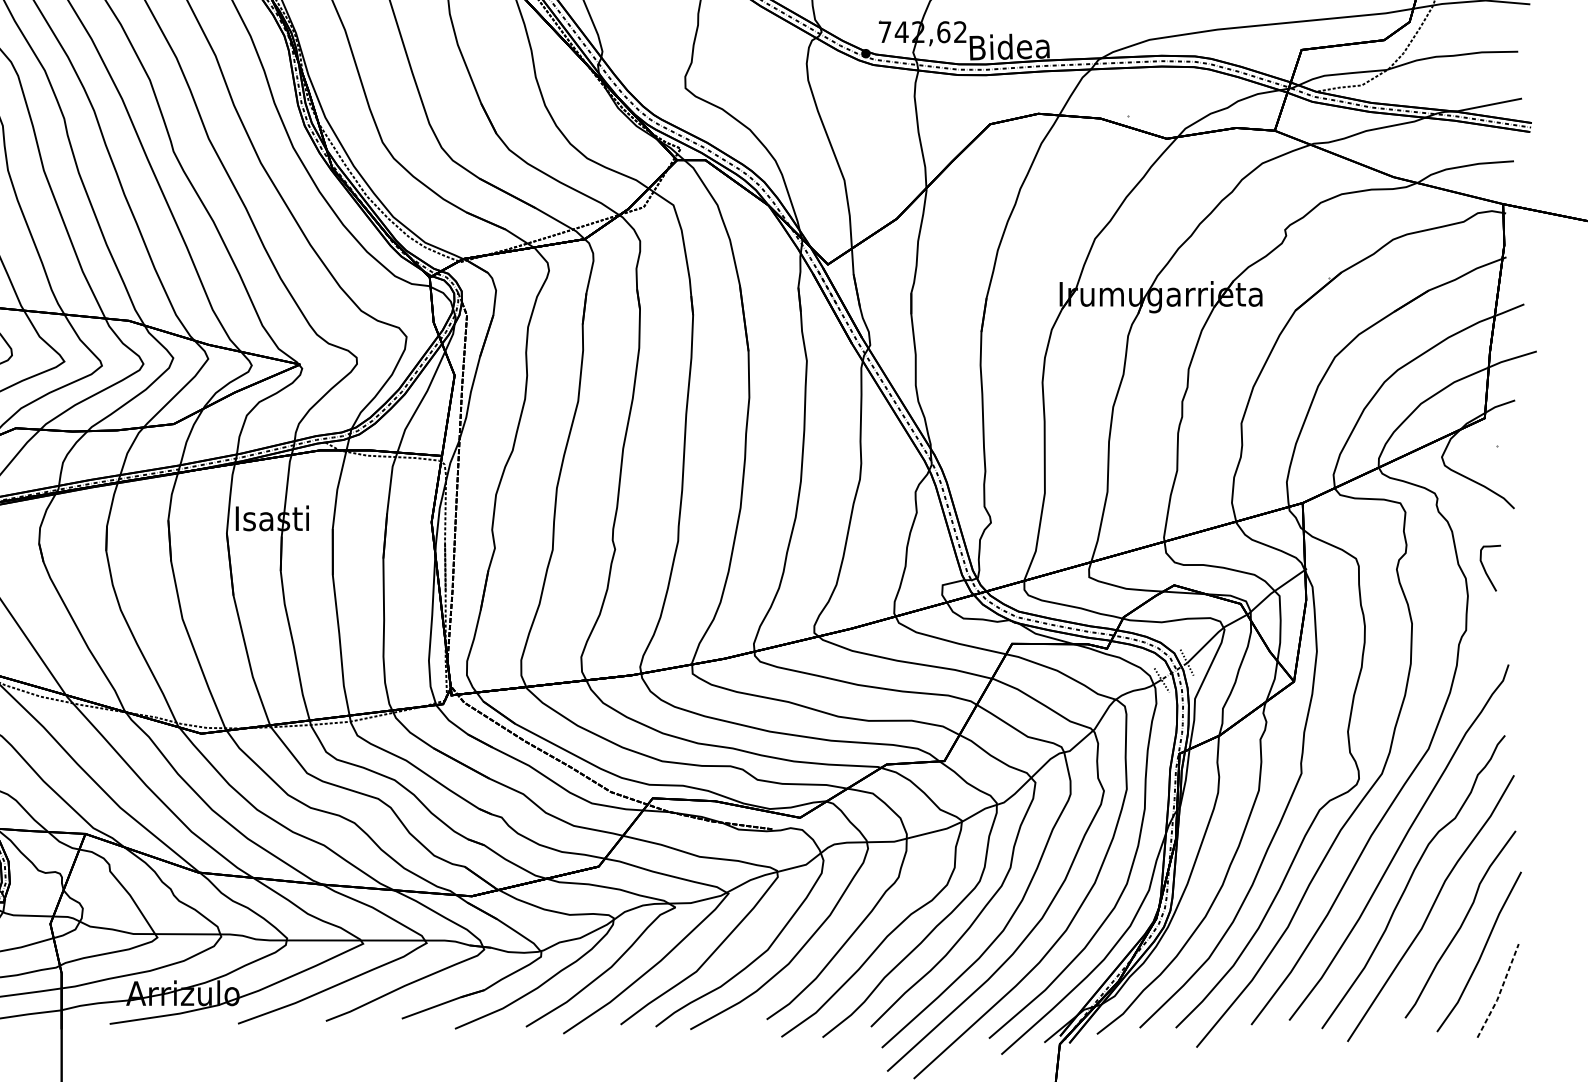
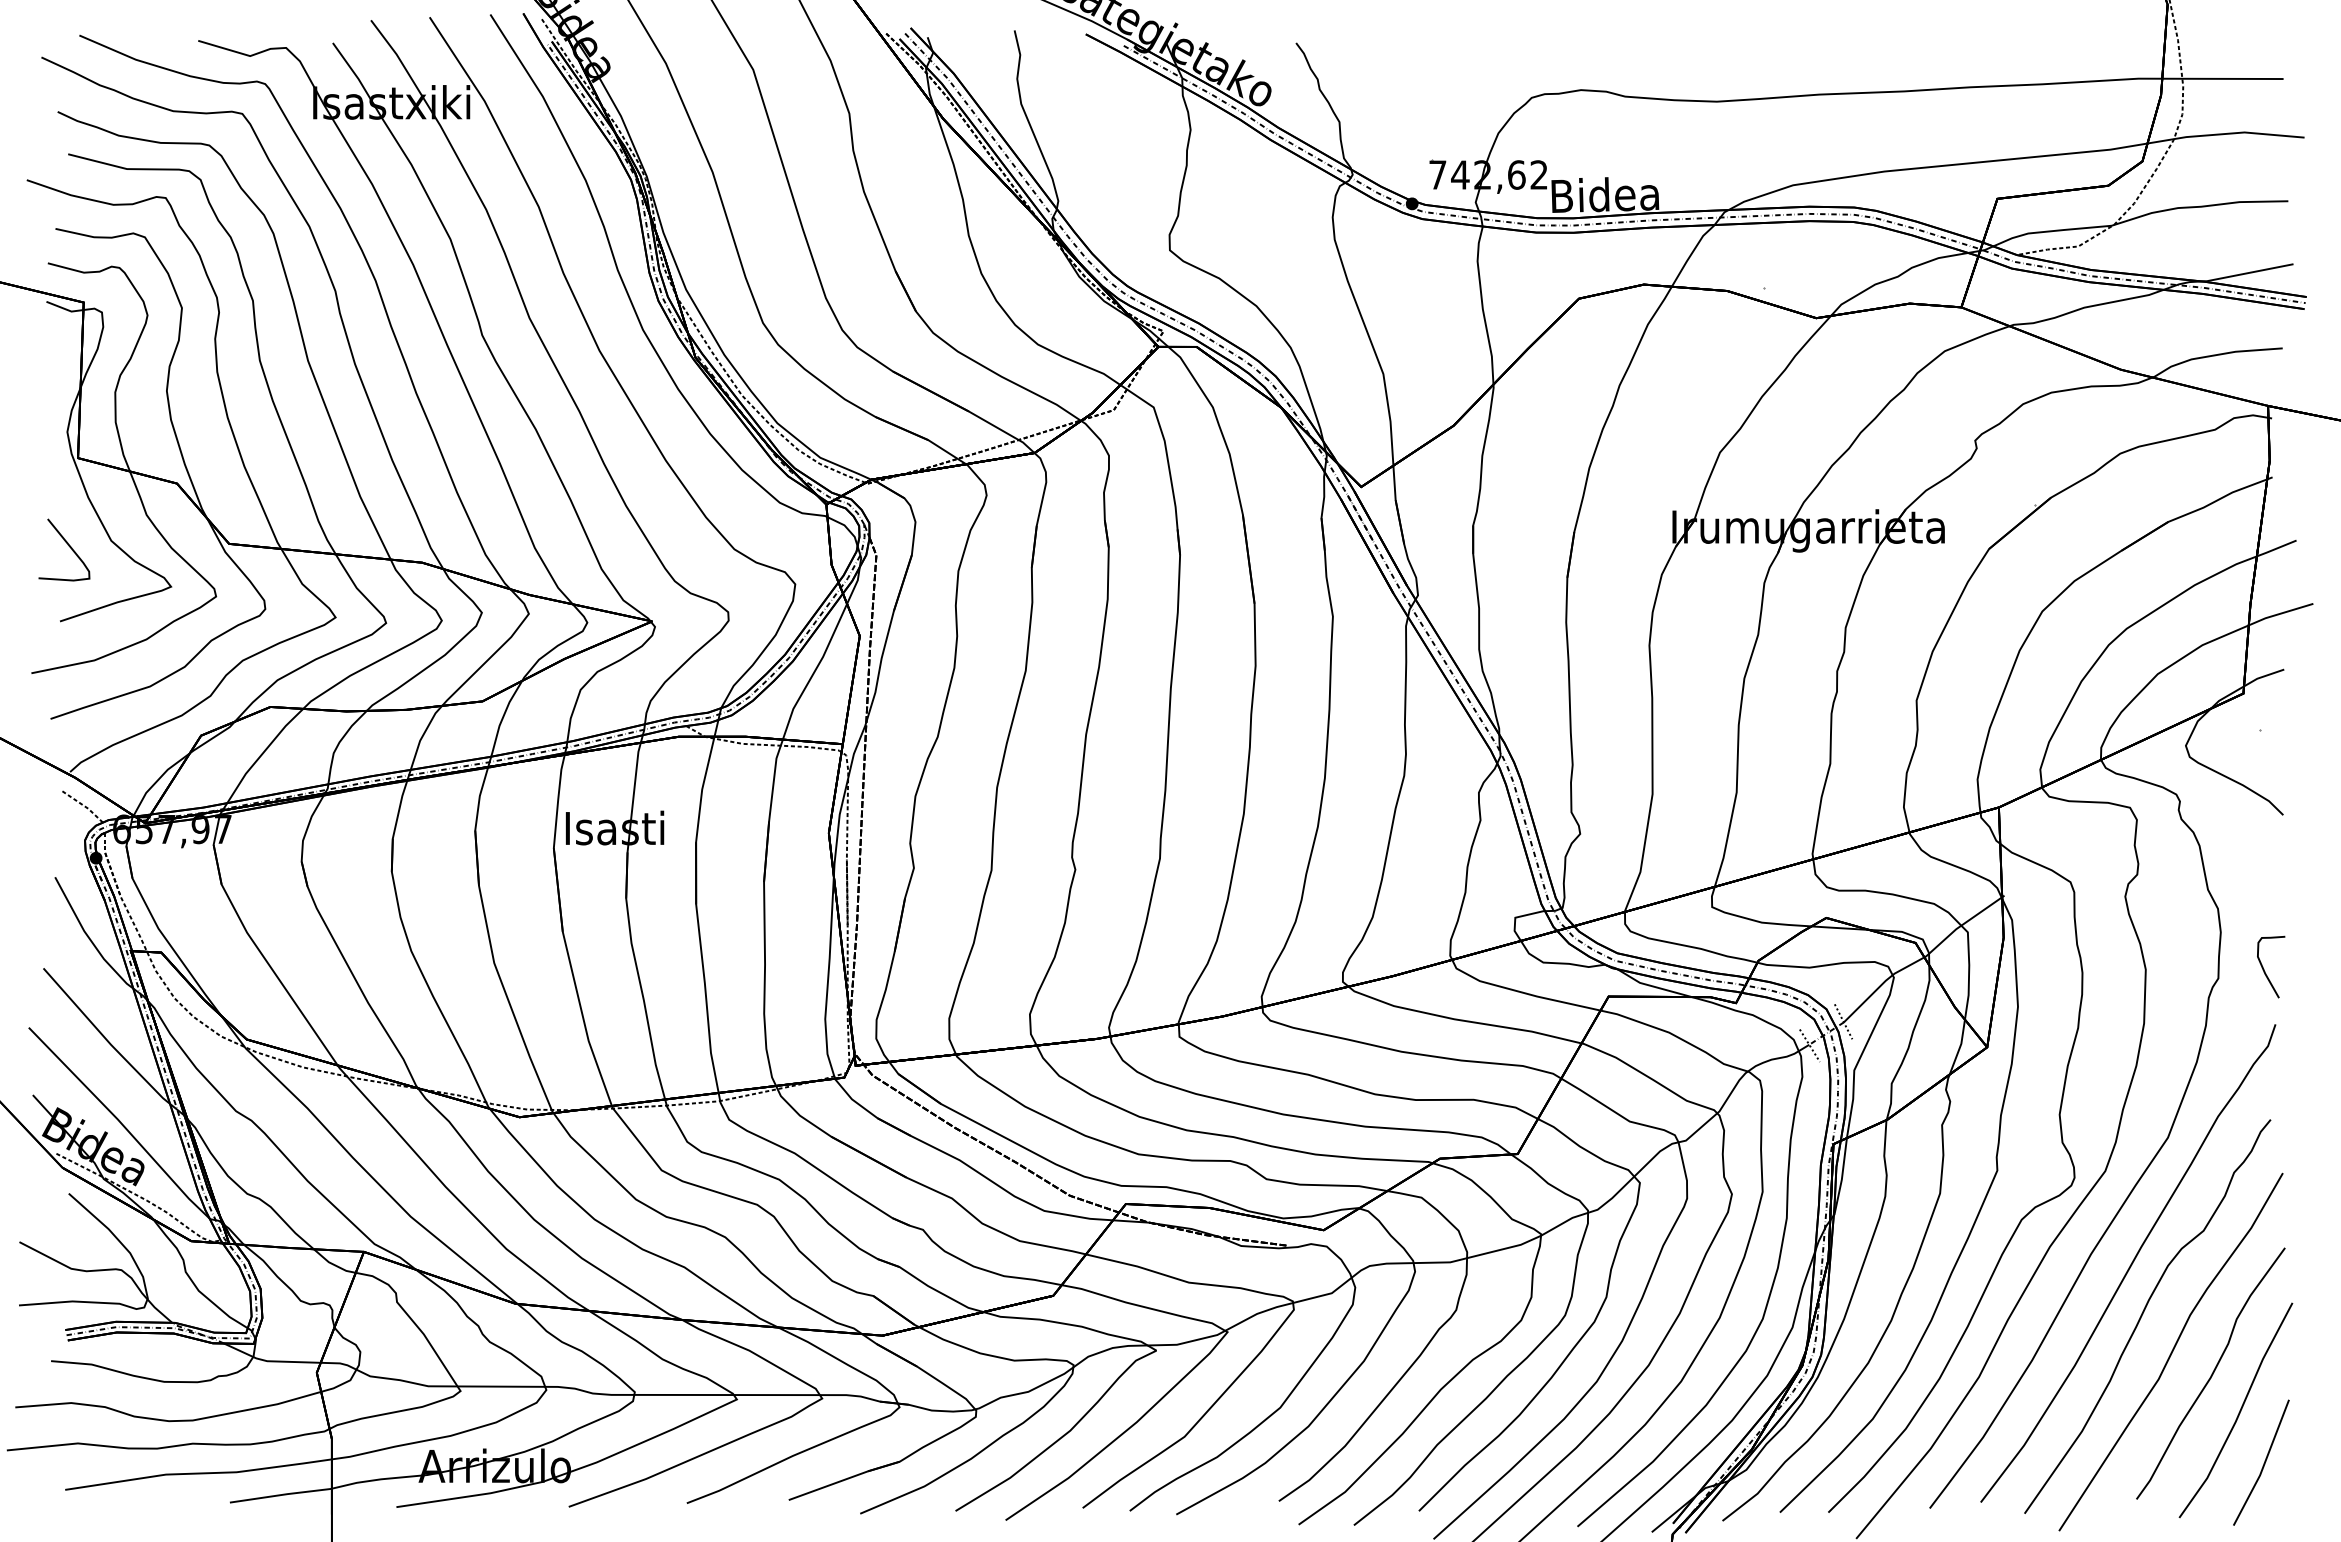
curve: (1485, 570) -> (2264, 969), moved
line: (1500, 992) -> (2264, 1464), dashed -> solid

